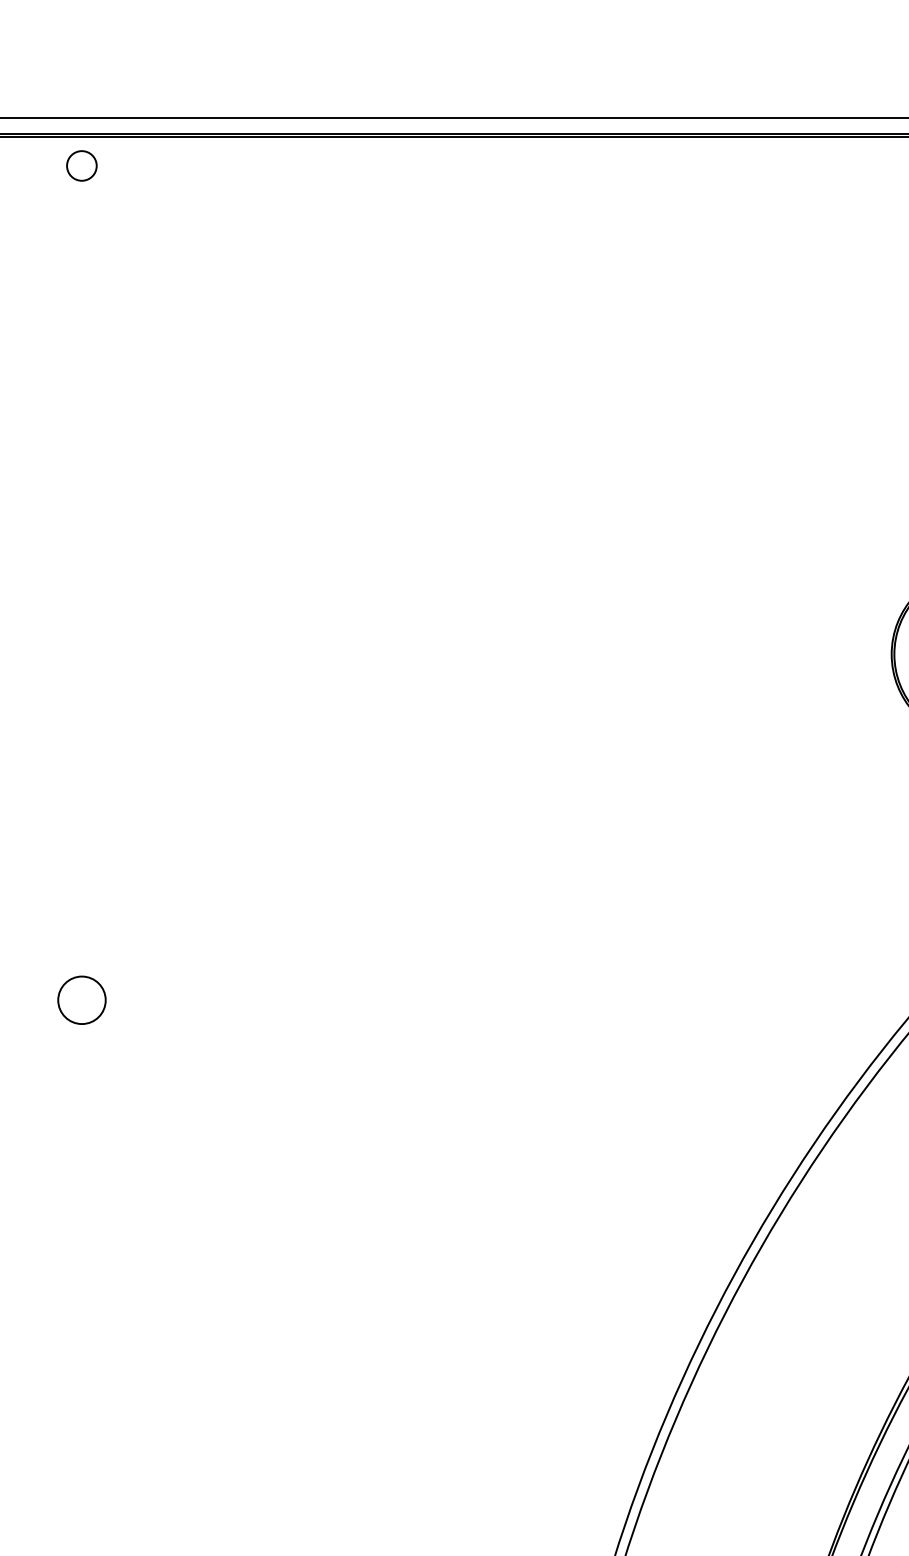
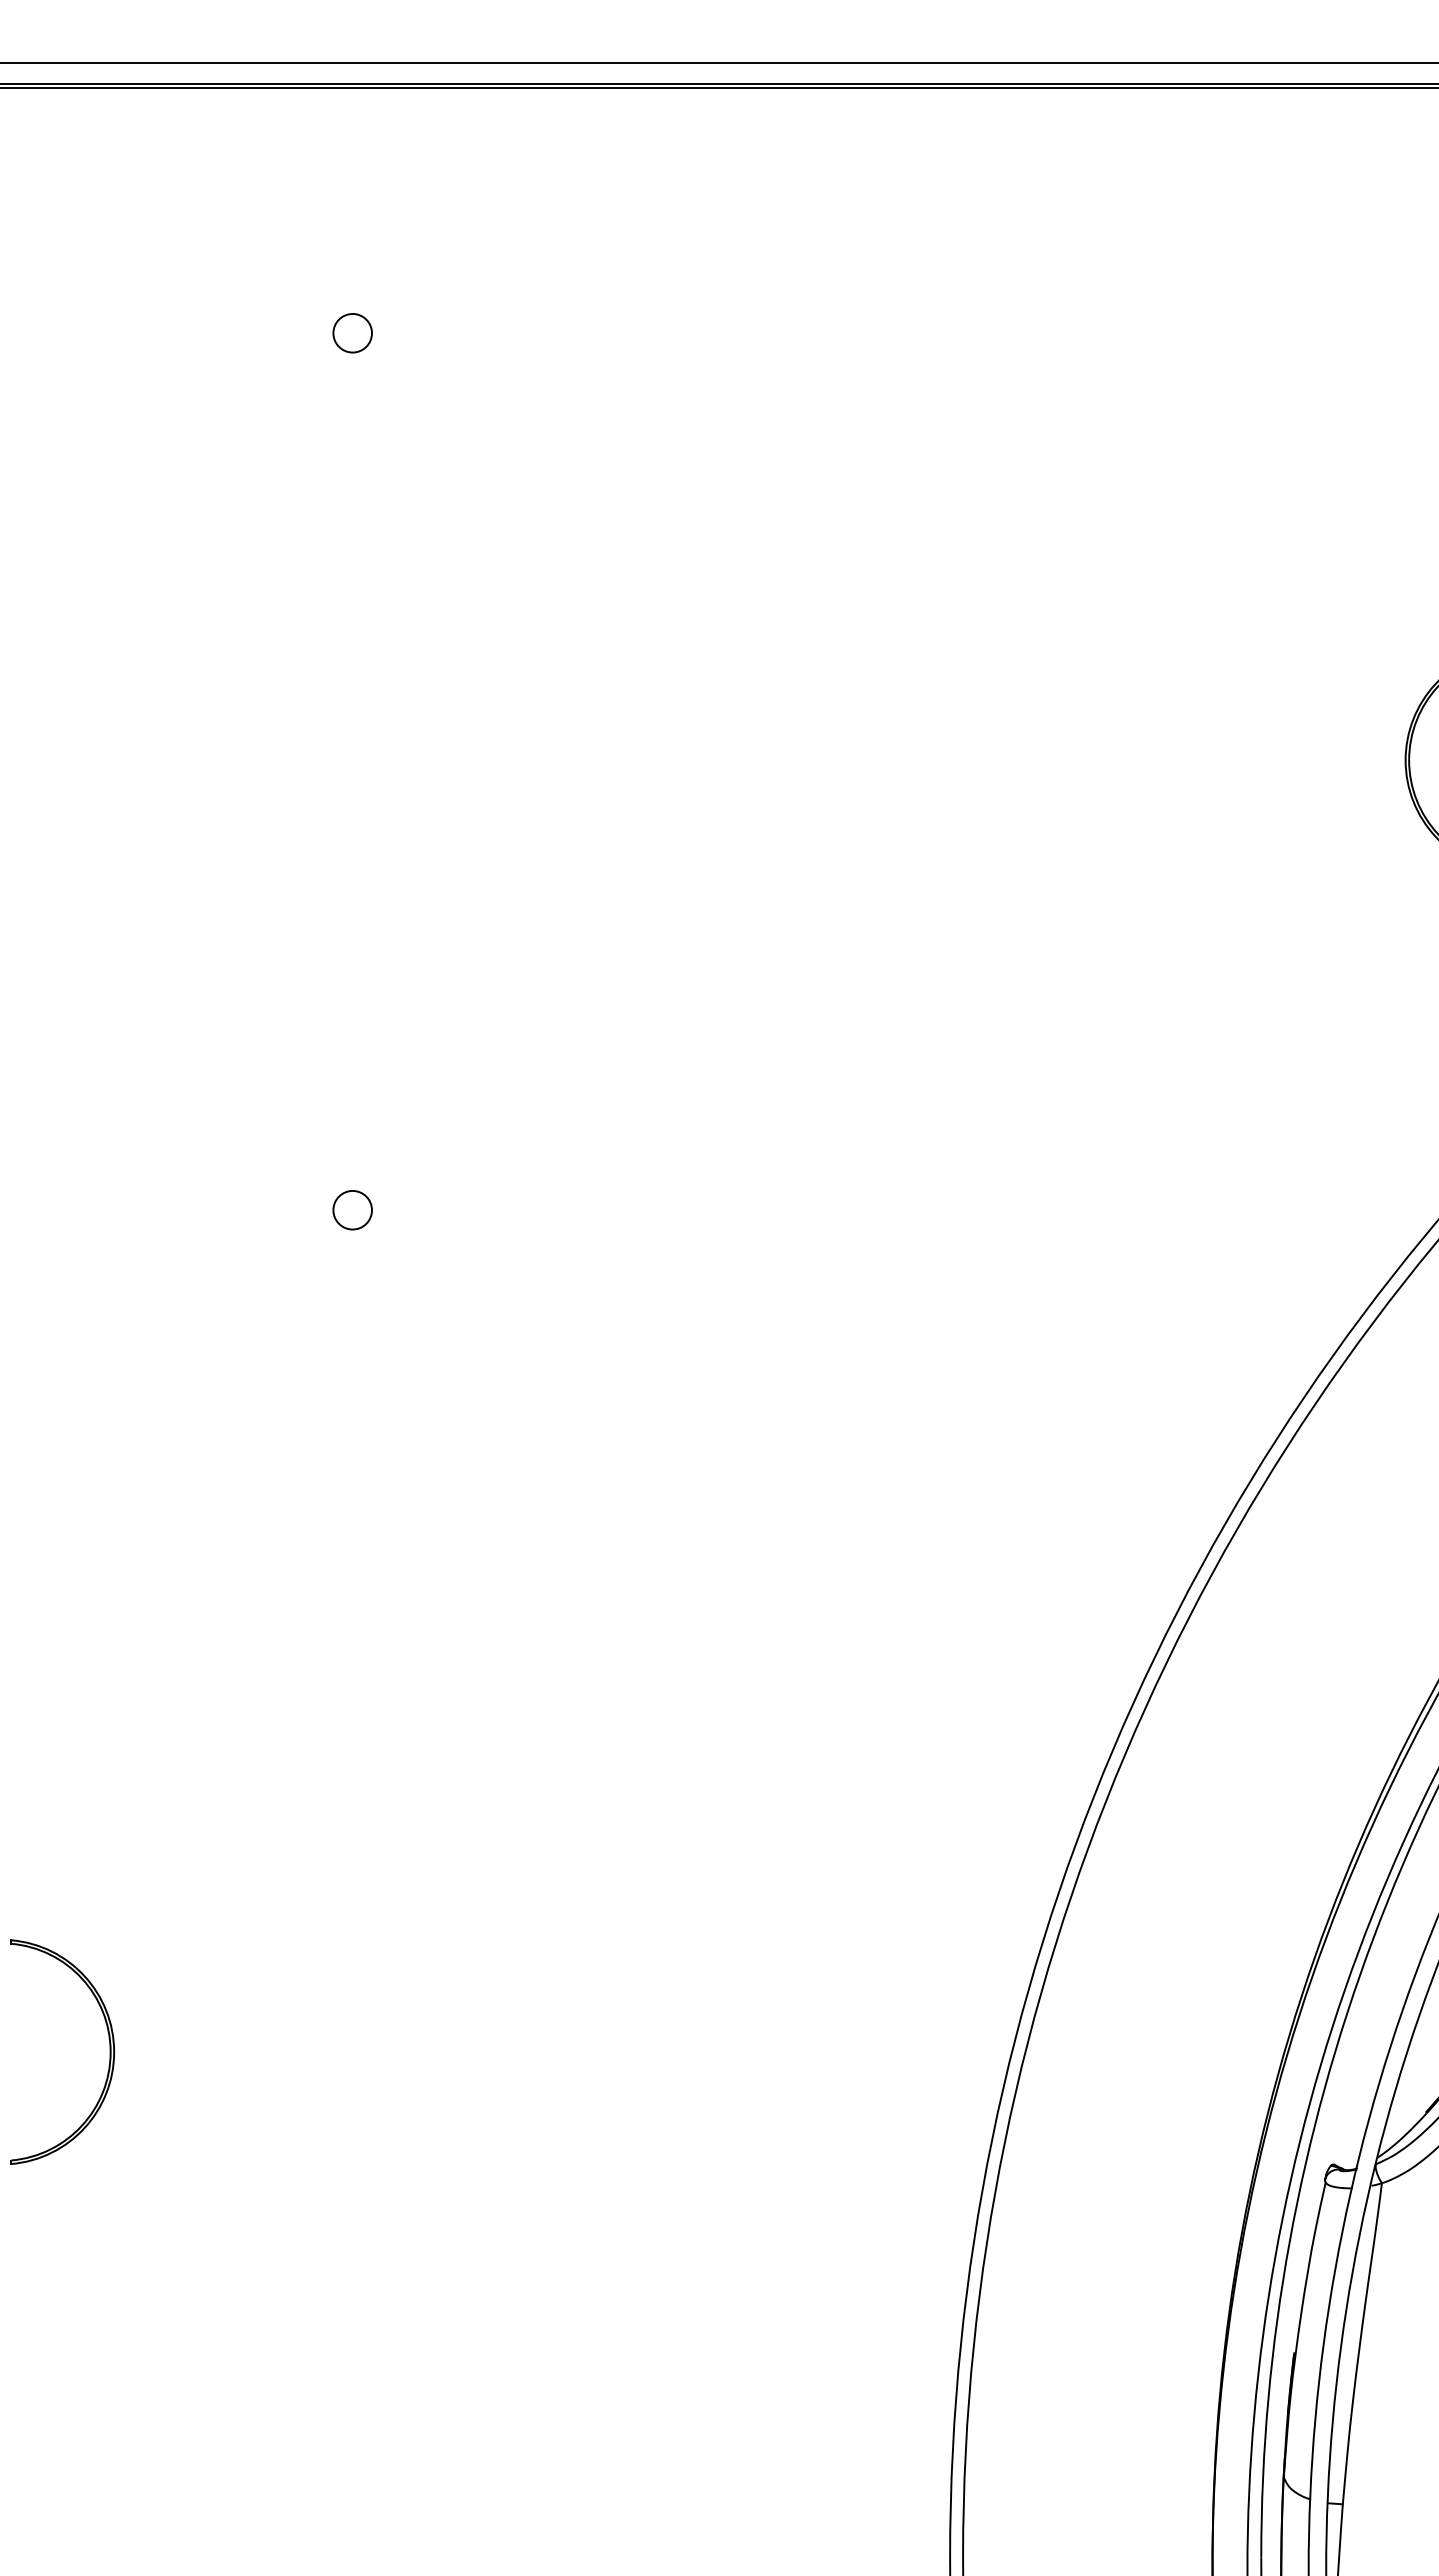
circle: (81, 166) -> (352, 333), moved
circle: (81, 1000) -> (352, 1210), size x0.62

